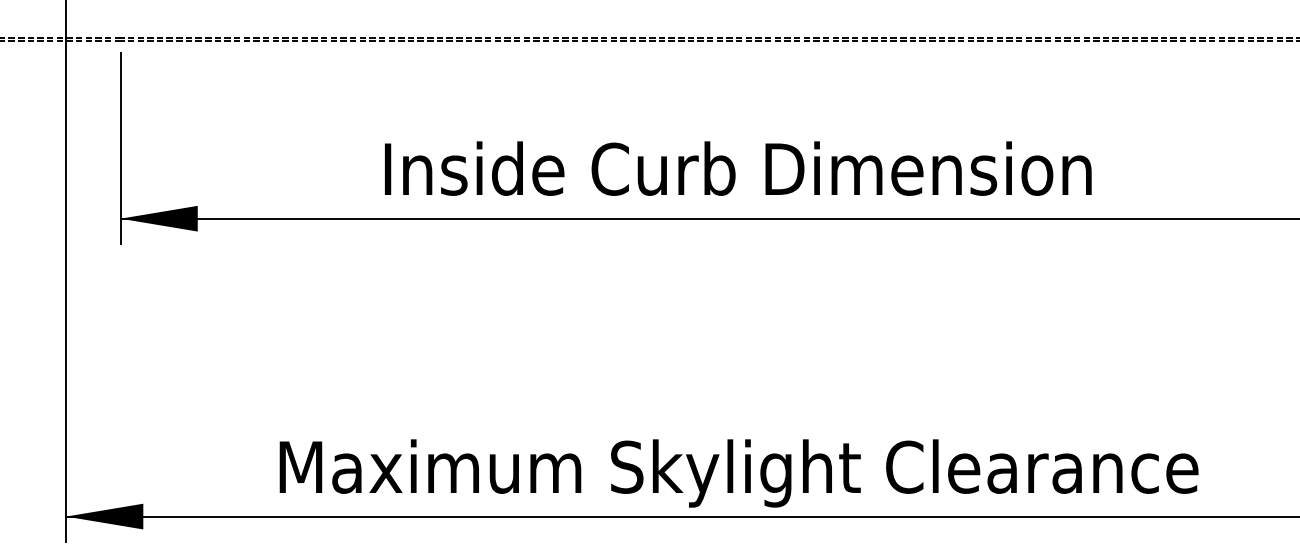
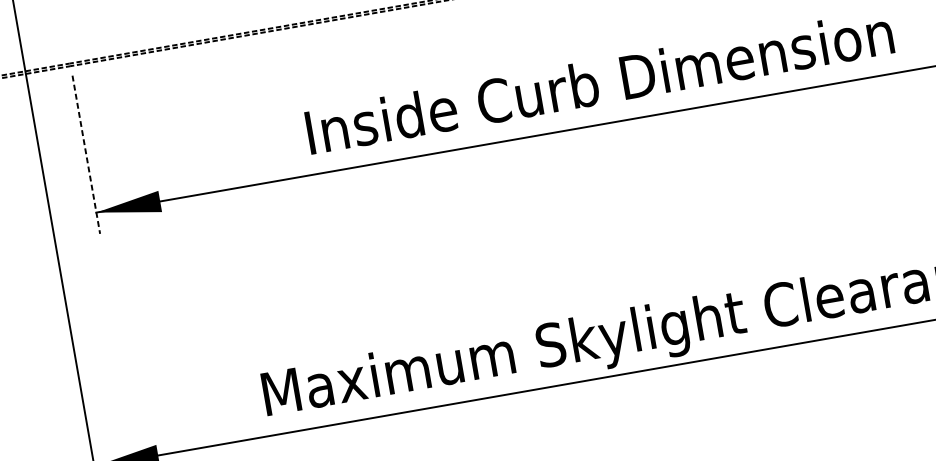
line: (120, 148) -> (86, 154), solid -> dashed

